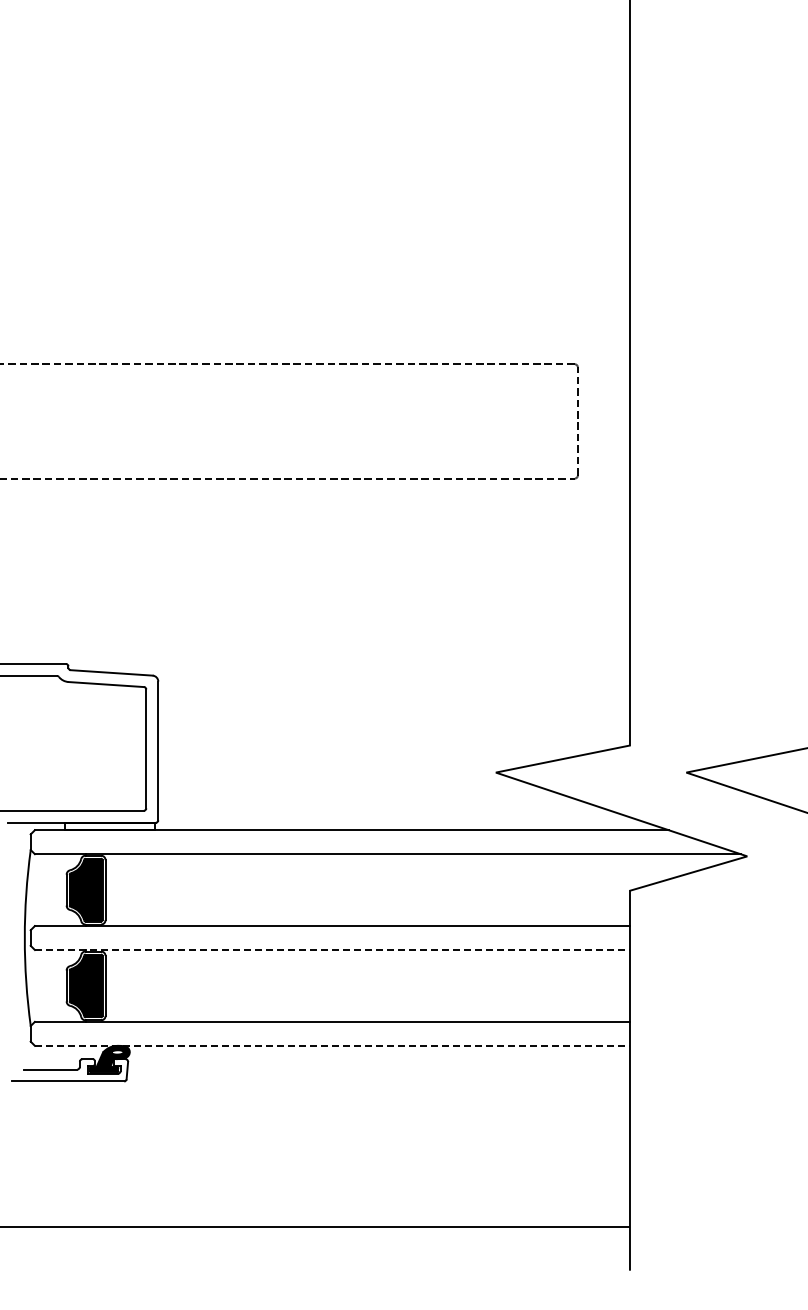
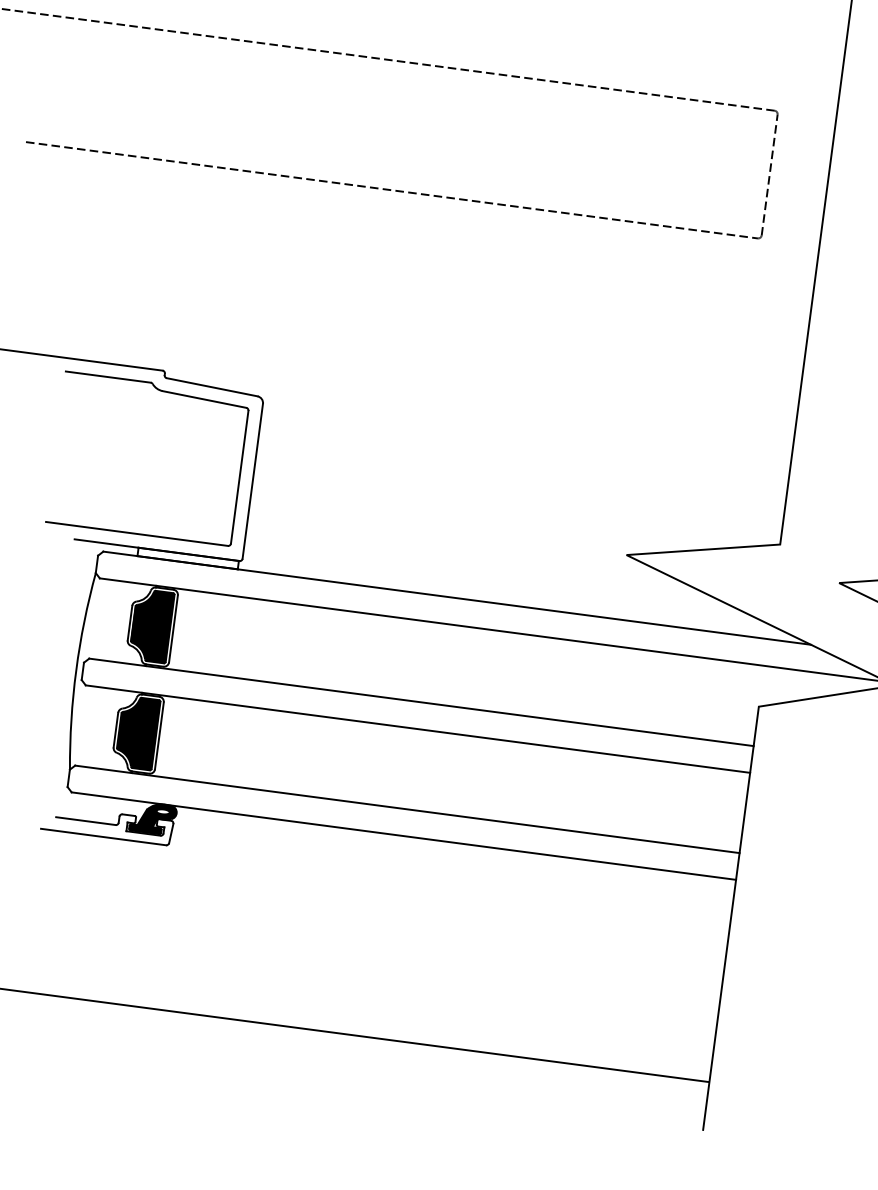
line: (332, 950) -> (417, 729), dashed -> solid
line: (332, 1045) -> (403, 835), dashed -> solid

